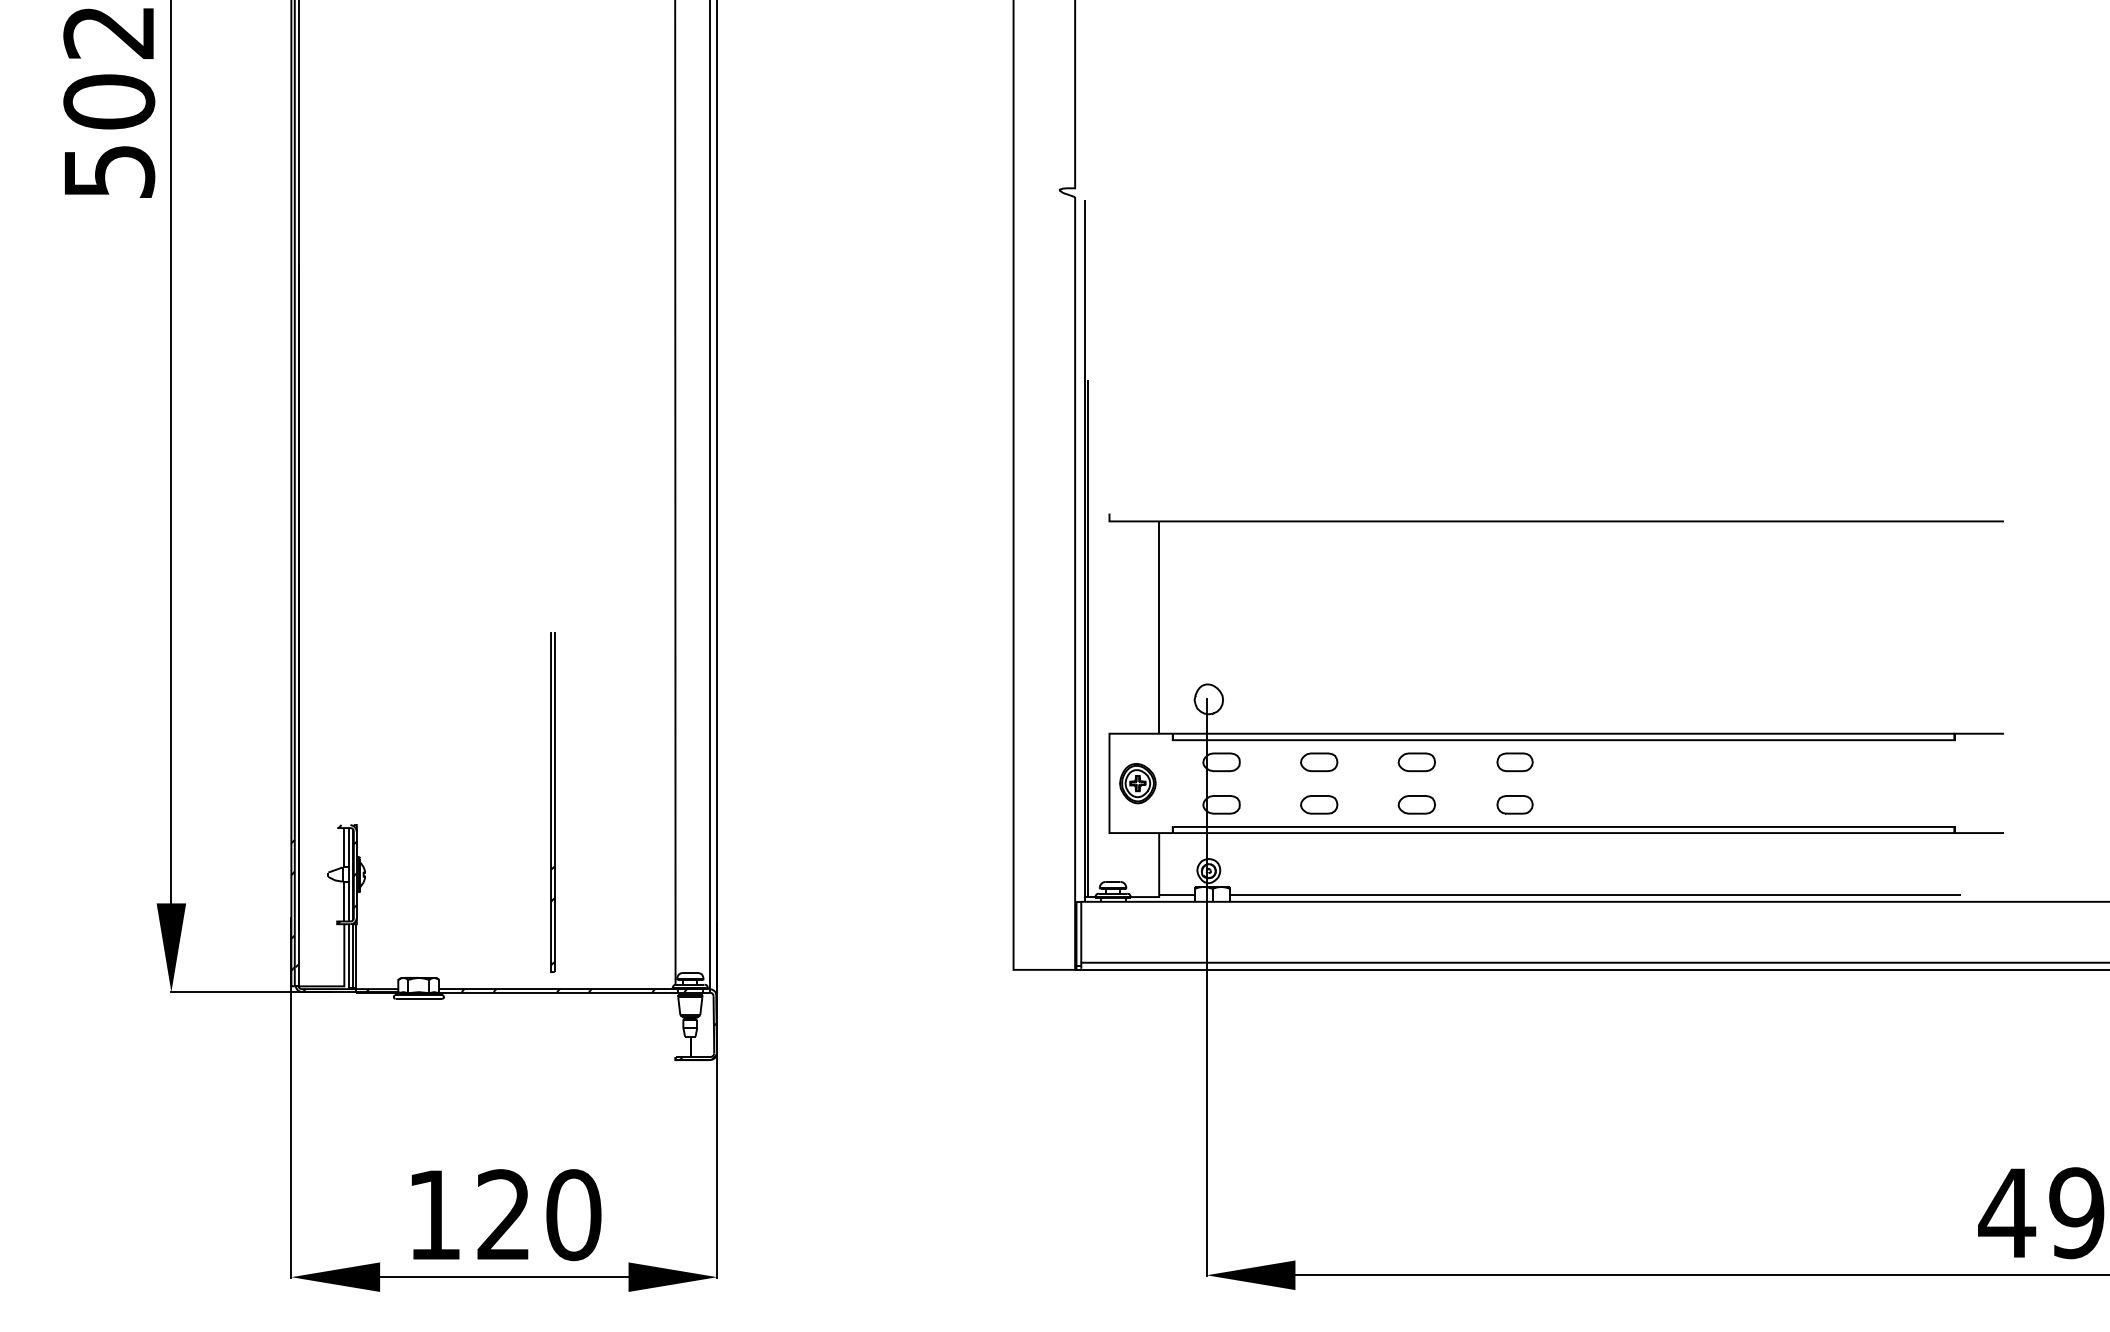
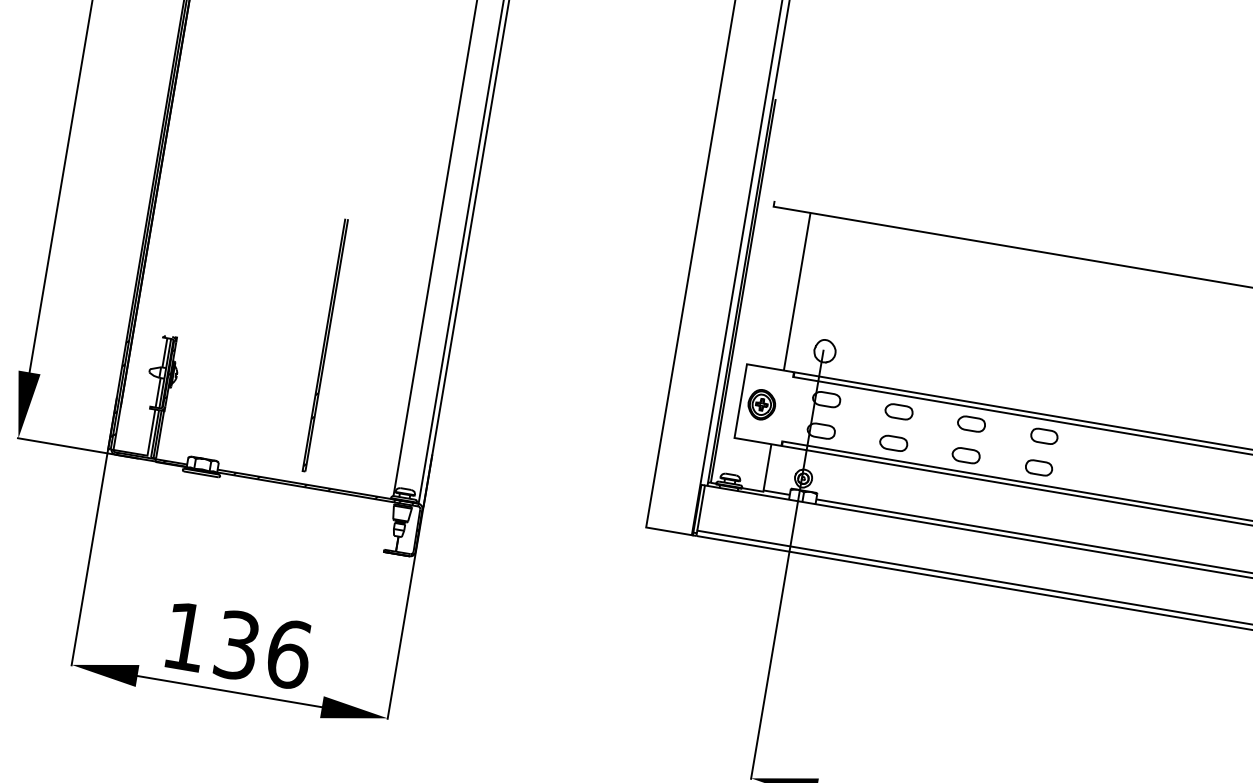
text: (539, 1215) -> (263, 650), 120 -> 136

